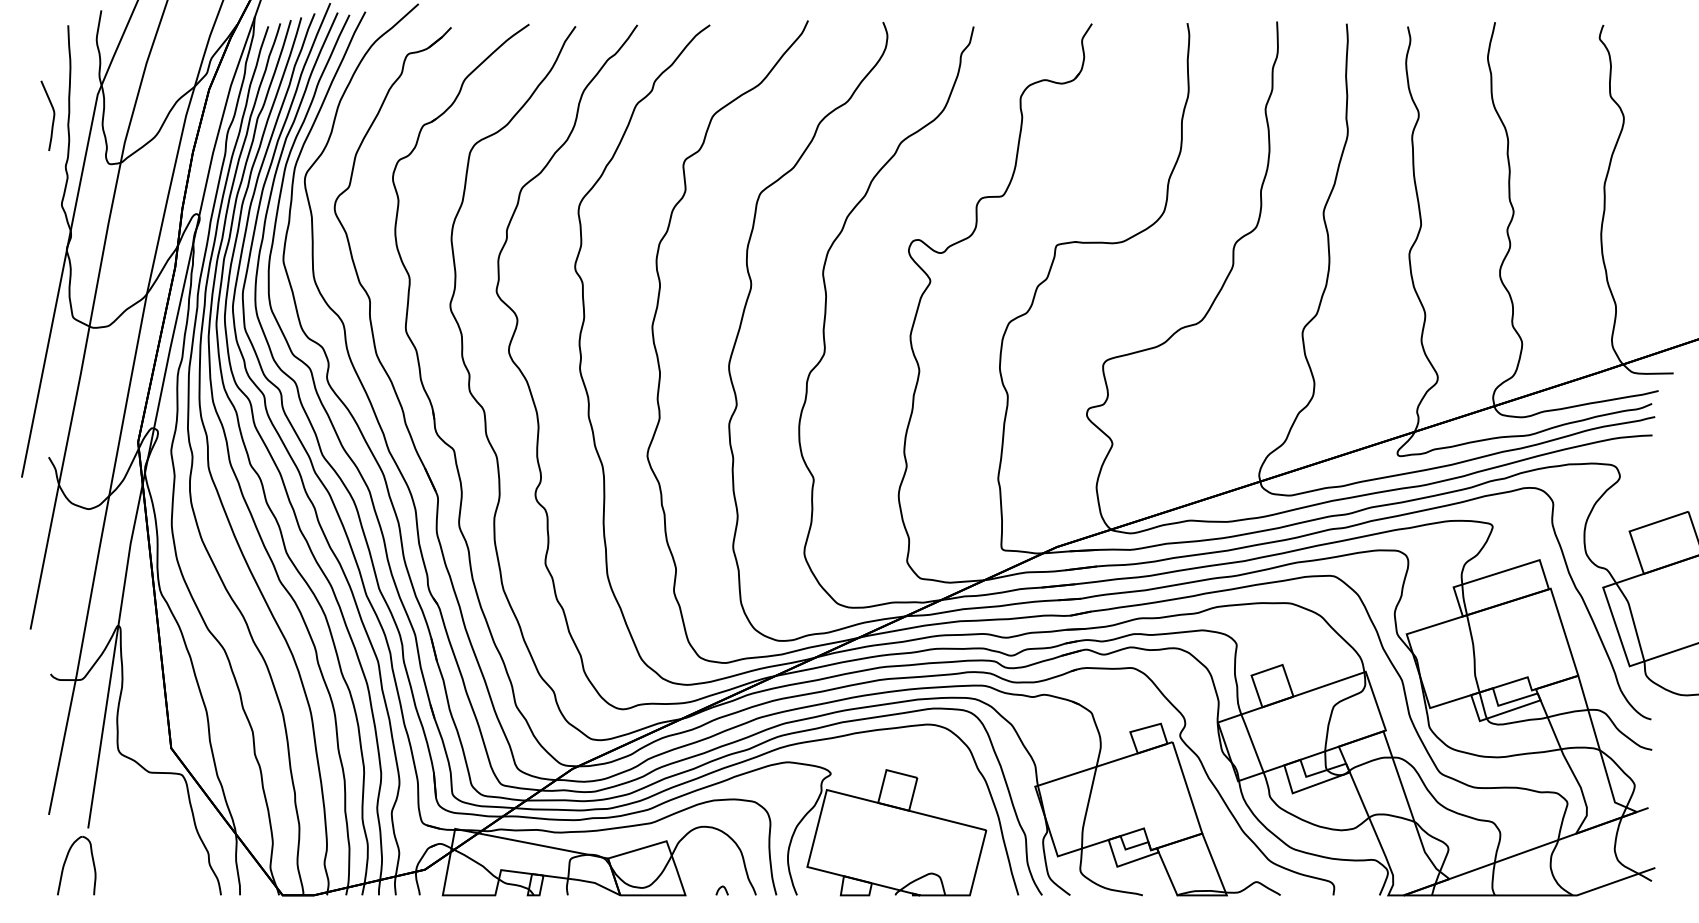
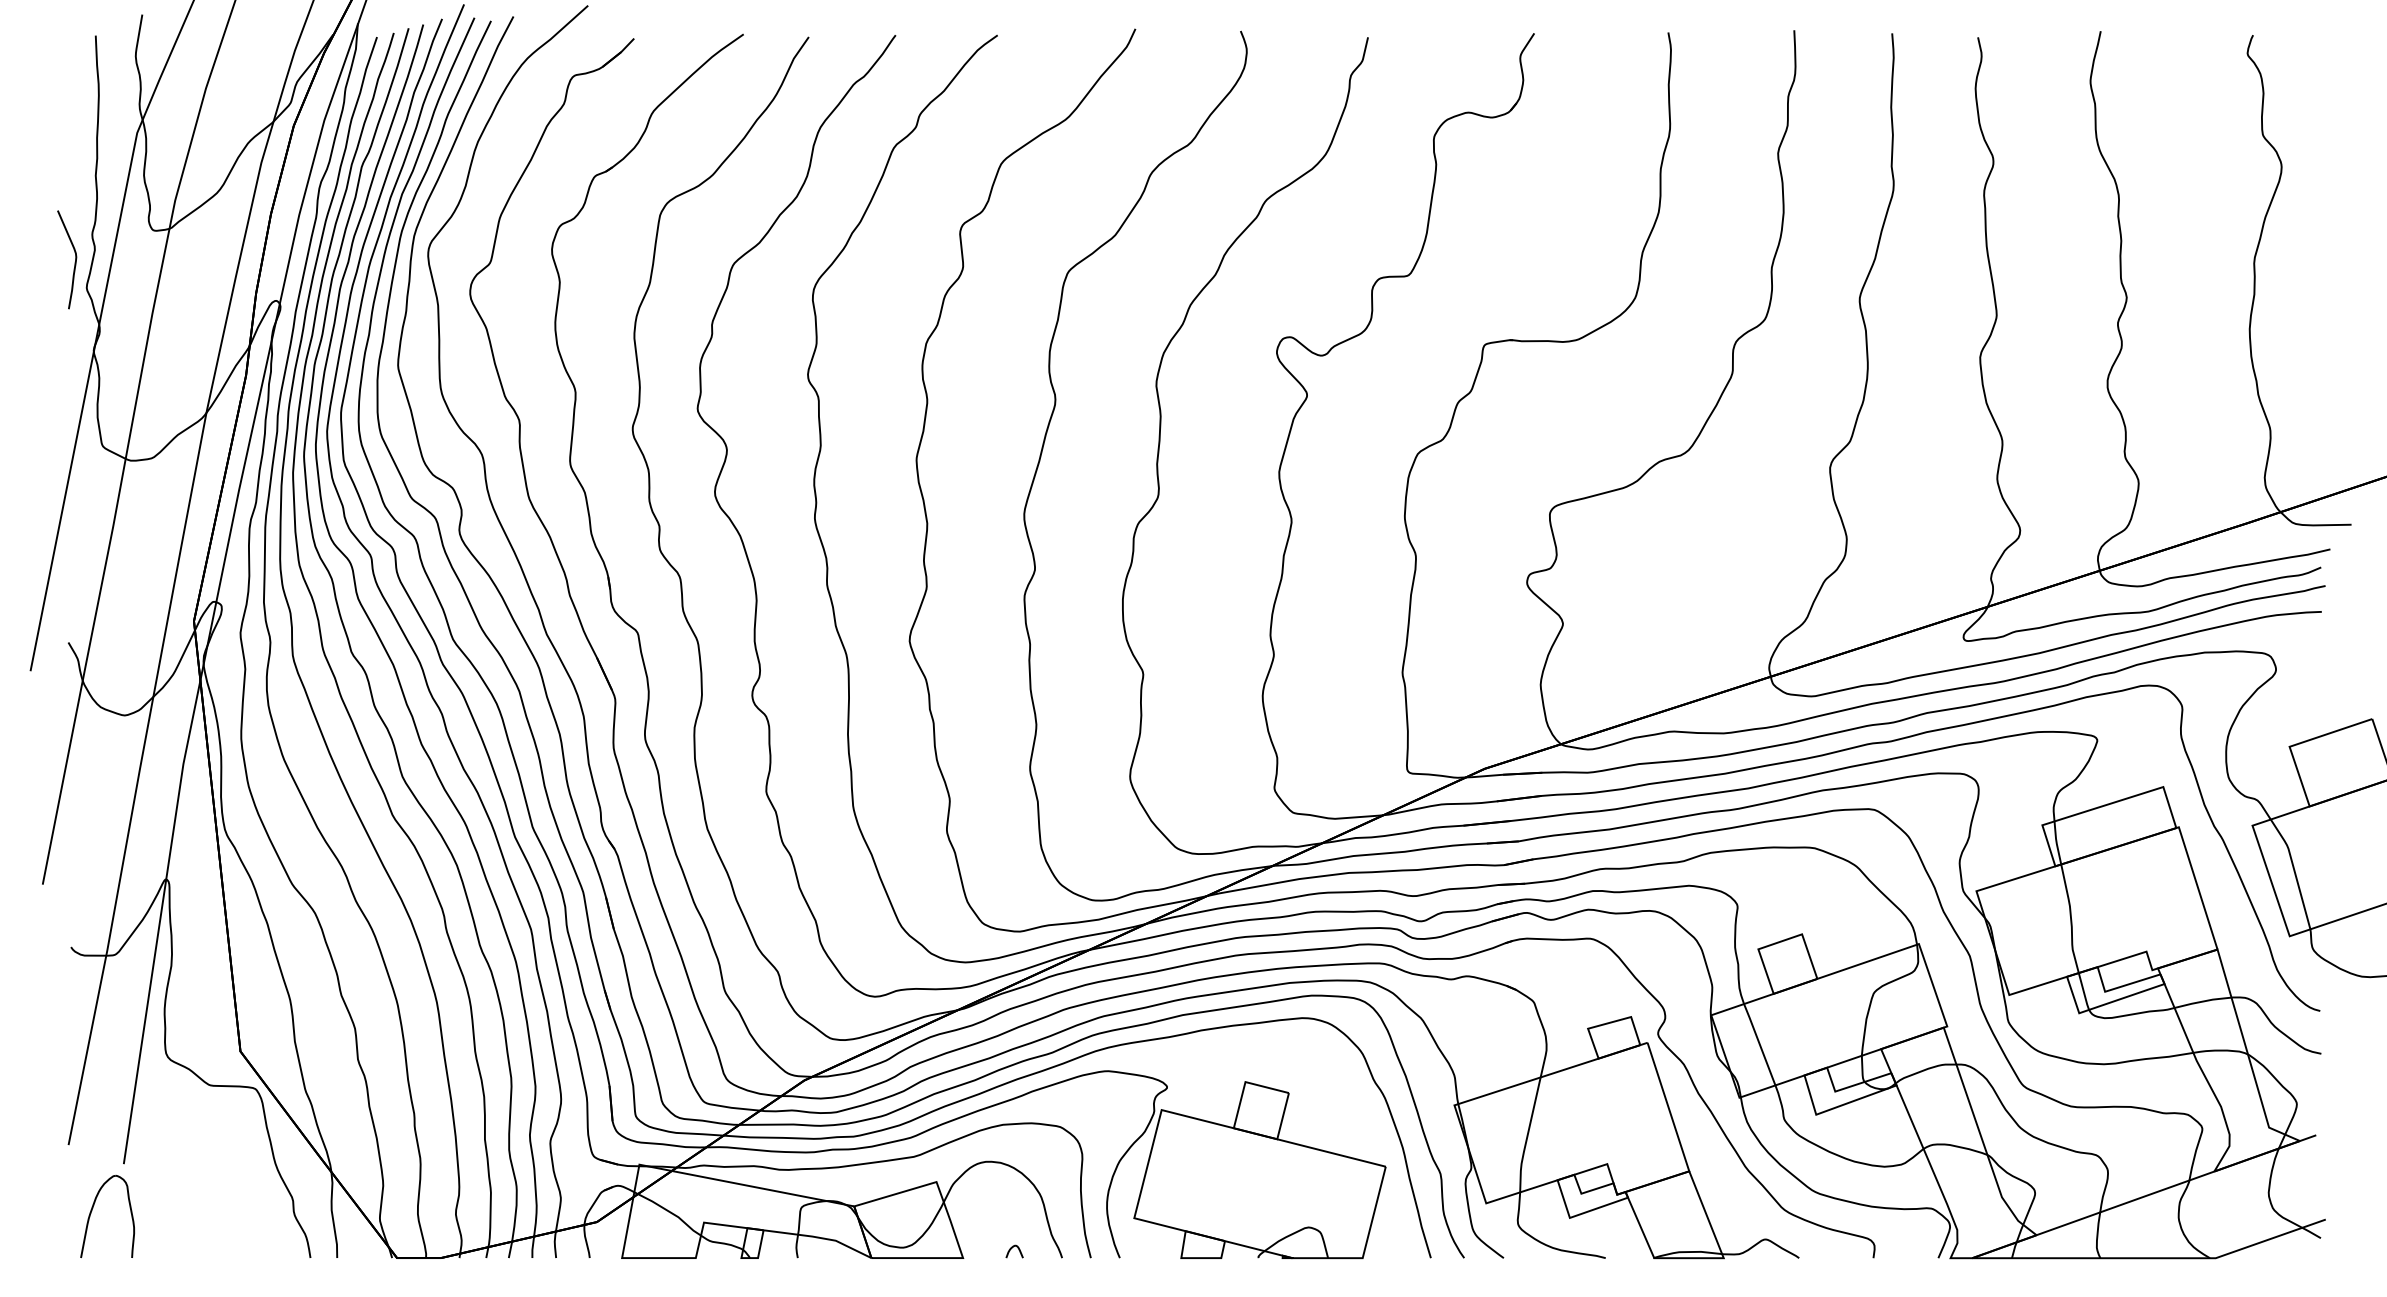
curve: (53, 115) -> (75, 259), moved

